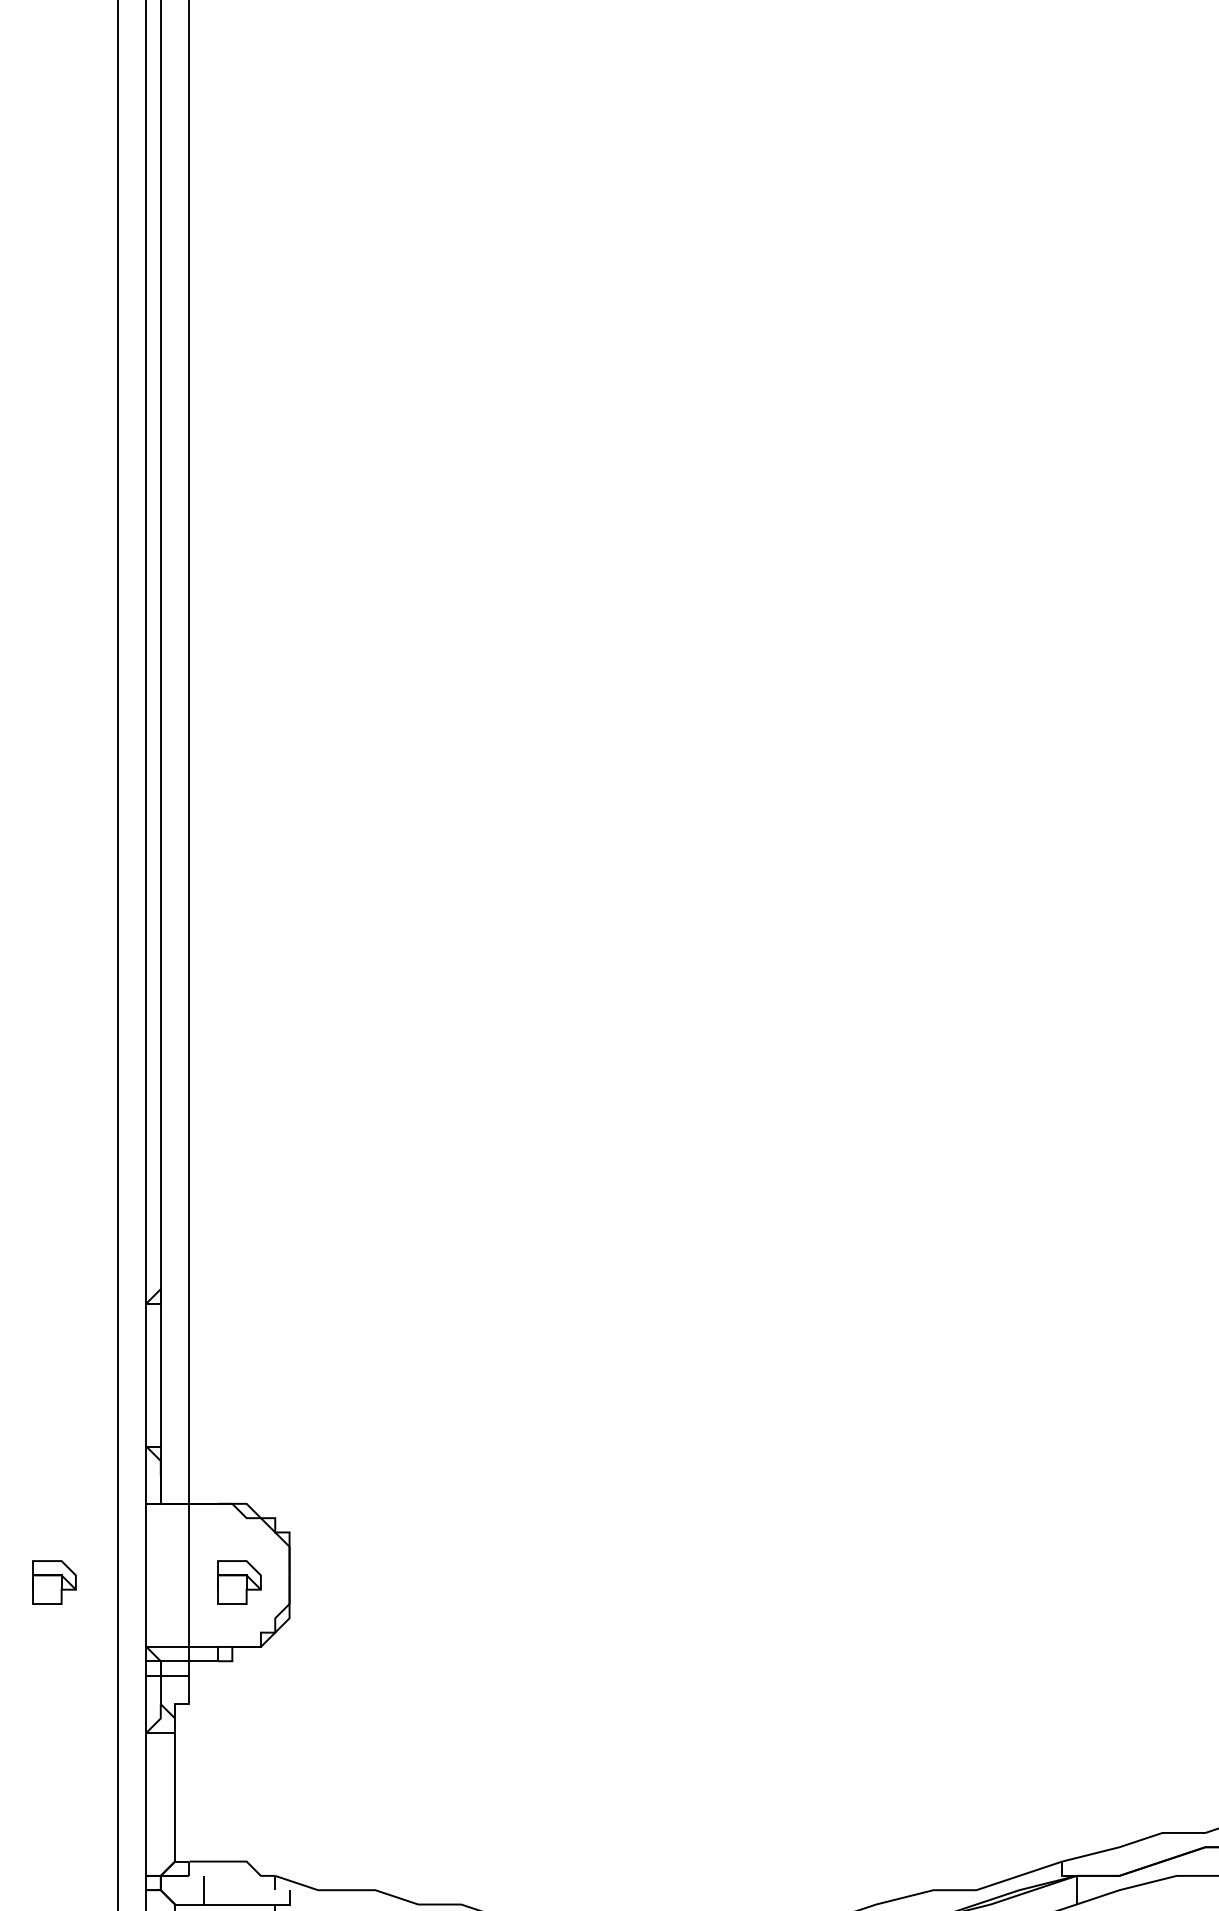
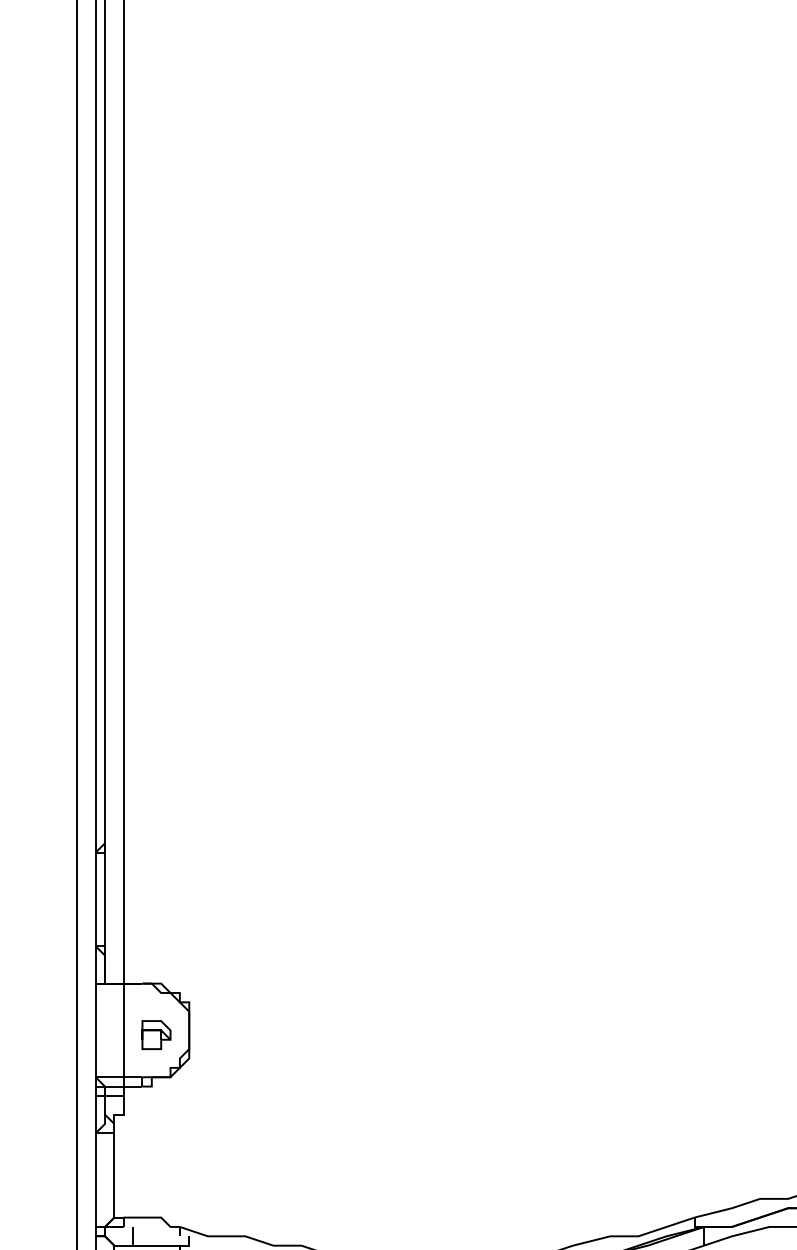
part: (54, 1581) -> (35, 1034), removed

